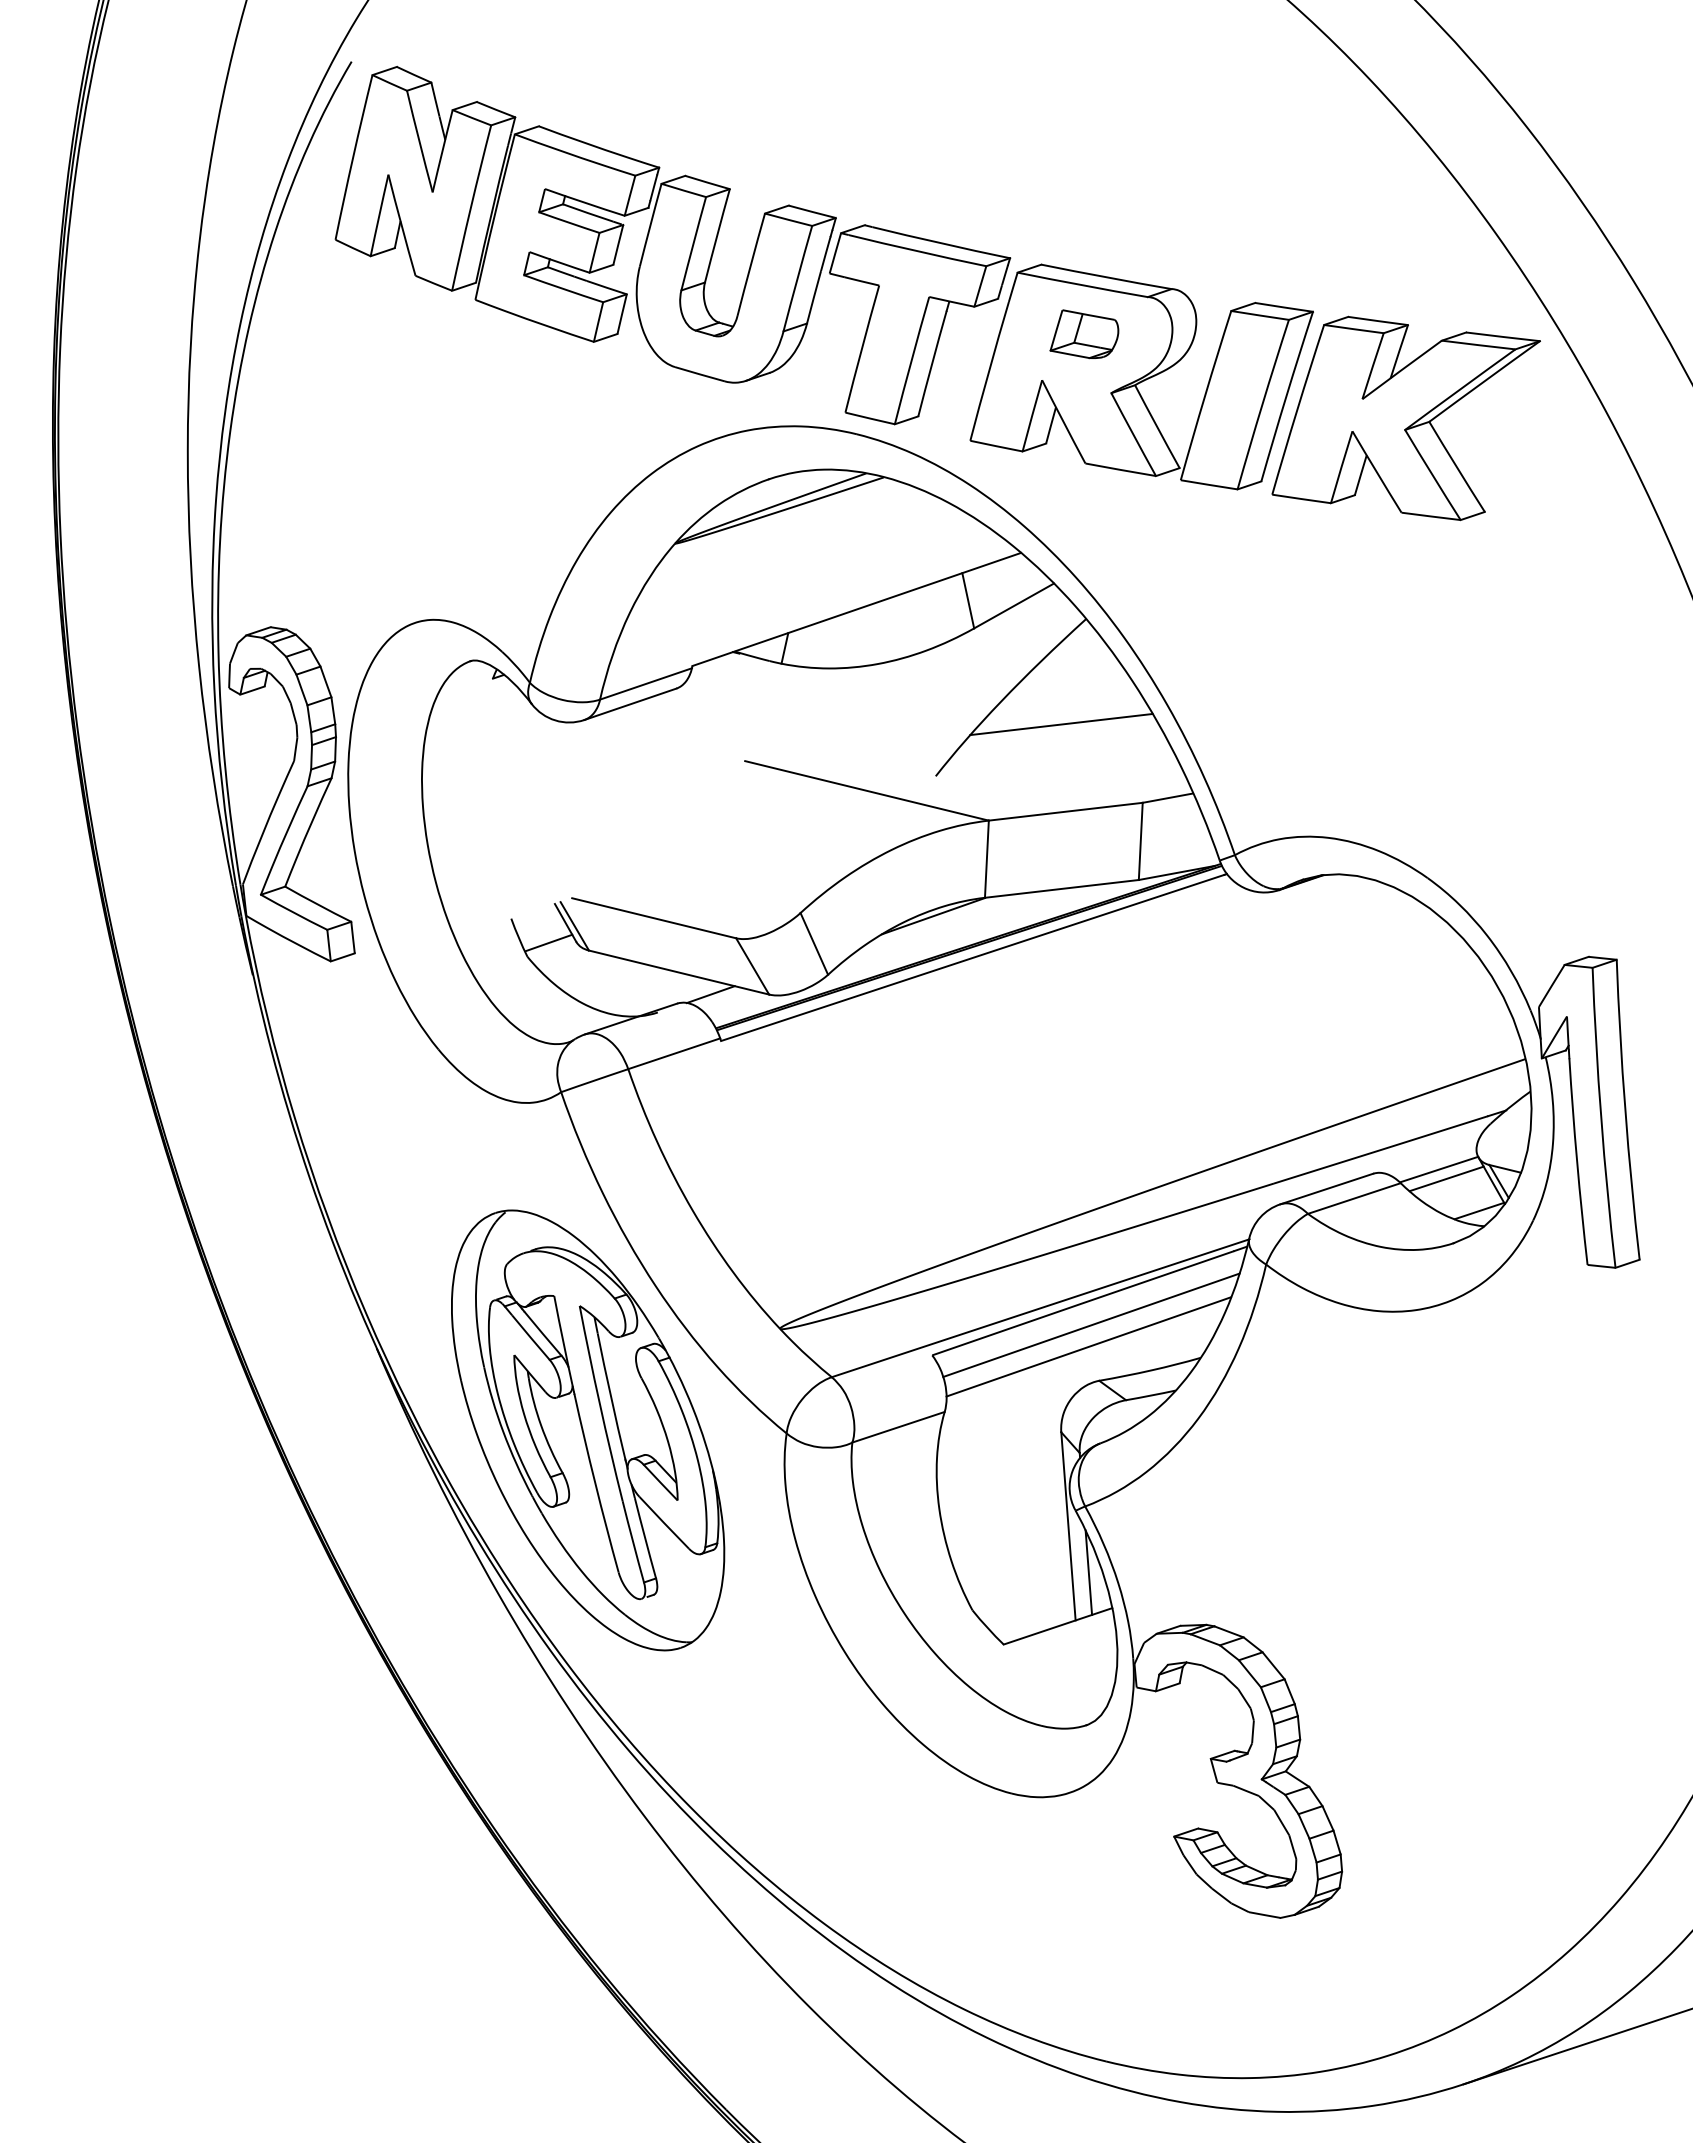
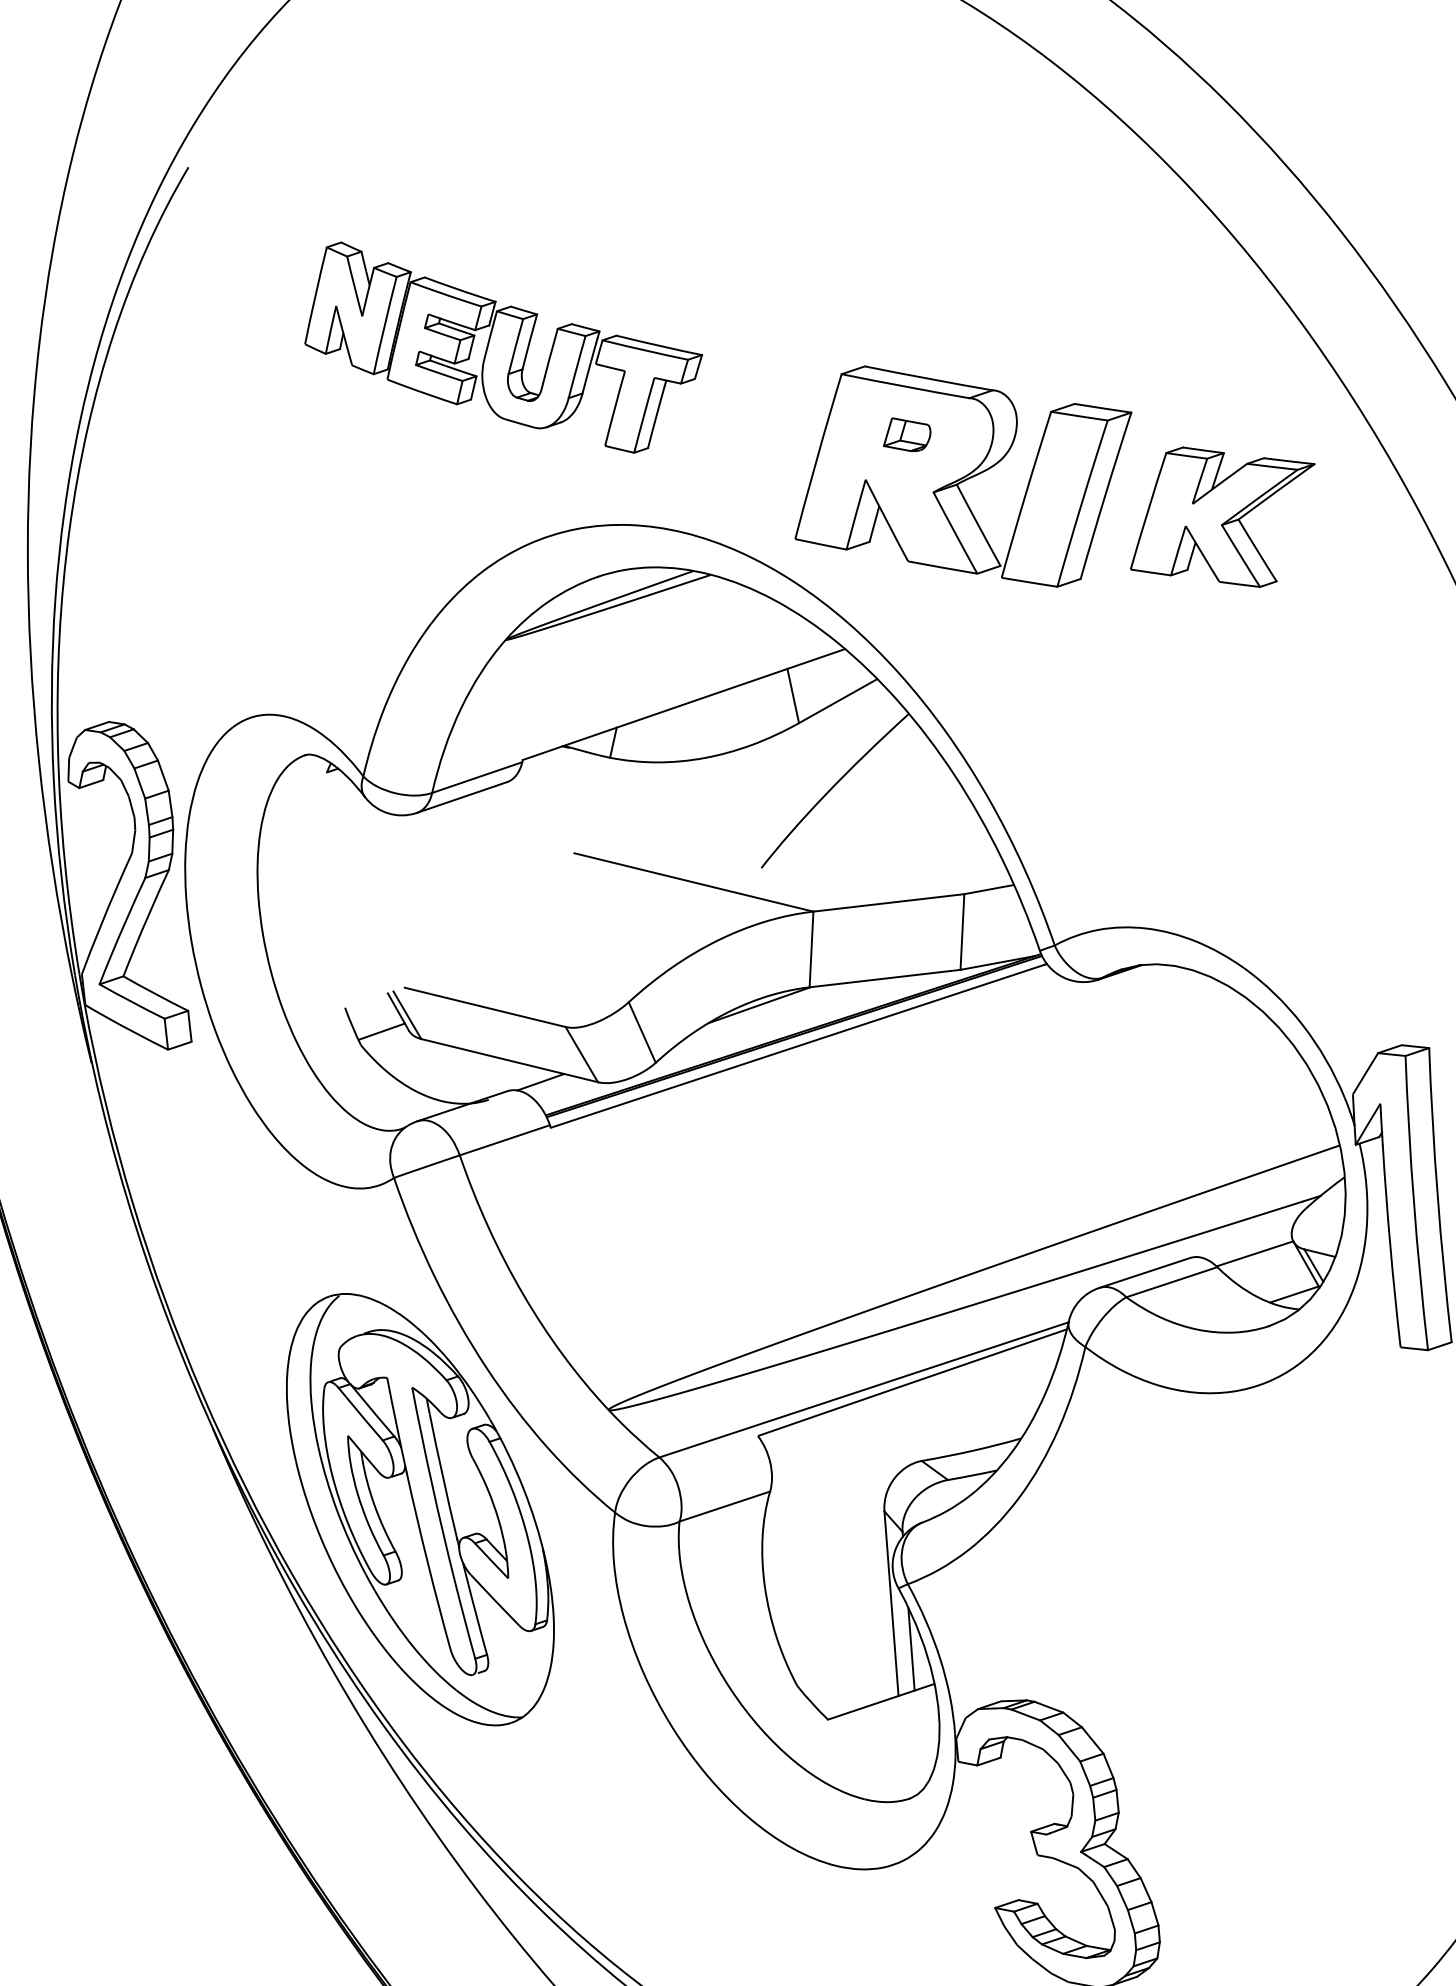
part: (672, 245) -> (503, 347), size x0.6
part: (1084, 334) -> (907, 434), size x0.7
part: (1405, 418) -> (1222, 517), size x0.7
line: (1061, 724) -> (884, 817), removed
line: (1446, 1178) -> (1262, 1262), removed
line: (1091, 1324) -> (914, 1405), removed
line: (1088, 1346) -> (911, 1427), removed

